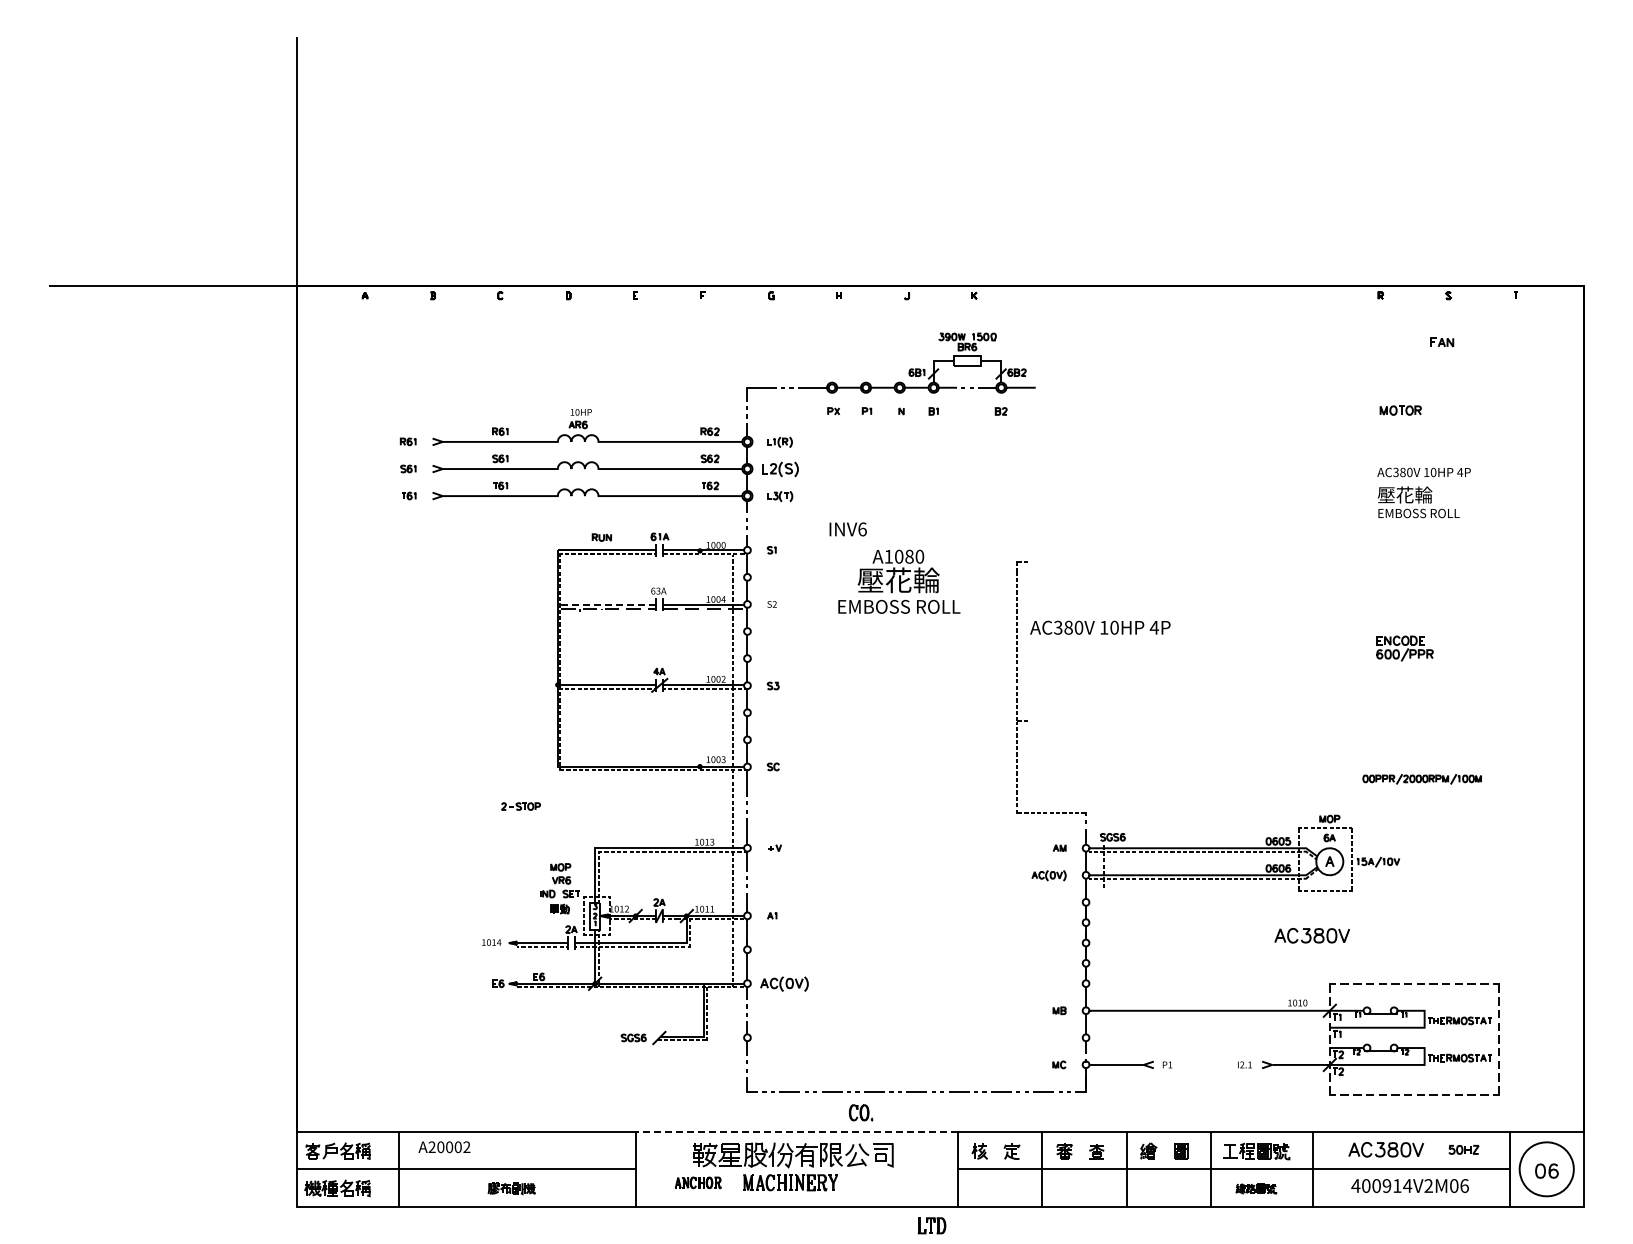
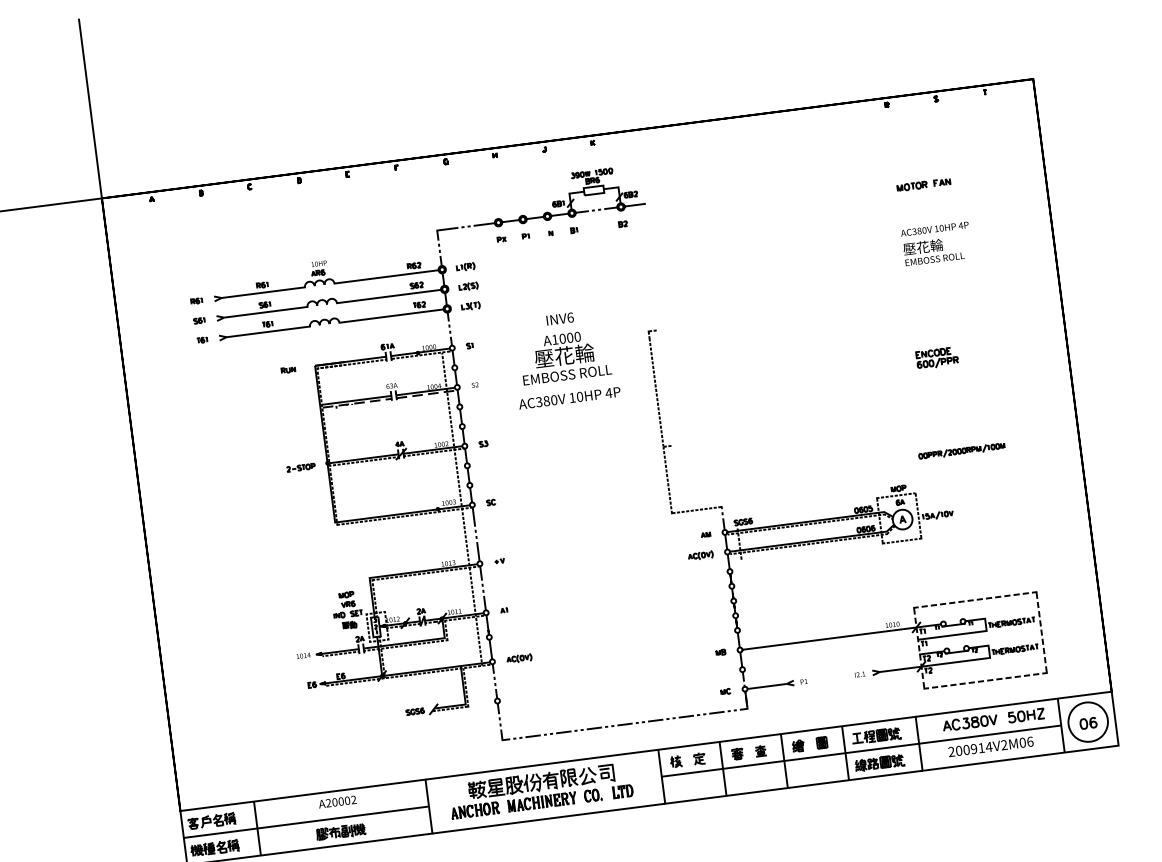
part: (1442, 342) -> (942, 182), moved
part: (780, 469) -> (468, 286), size x0.71
text: (847, 529) -> (559, 319), moved
part: (601, 537) -> (288, 370), moved
text: (909, 556) -> (570, 337), A1080 -> A1000
line: (607, 604) -> (356, 400), dashed -> solid
text: (1100, 627) -> (569, 398), moved
part: (520, 806) -> (300, 467), moved
part: (1311, 935) -> (896, 574), removed
part: (784, 983) -> (519, 658), size x0.71
part: (861, 1112) -> (593, 795), moved
line: (796, 1132) -> (541, 765), dashed -> solid
text: (444, 1147) -> (337, 802), moved
part: (1463, 1149) -> (1026, 715), size x1.67
part: (698, 1182) -> (475, 810), size x1.43
text: (1355, 1185) -> (951, 751), 400914V2M06 -> 200914V2M06
part: (511, 1188) -> (340, 831), size x1.43
part: (1256, 1188) -> (879, 762), size x1.67
part: (931, 1225) -> (622, 791), moved

